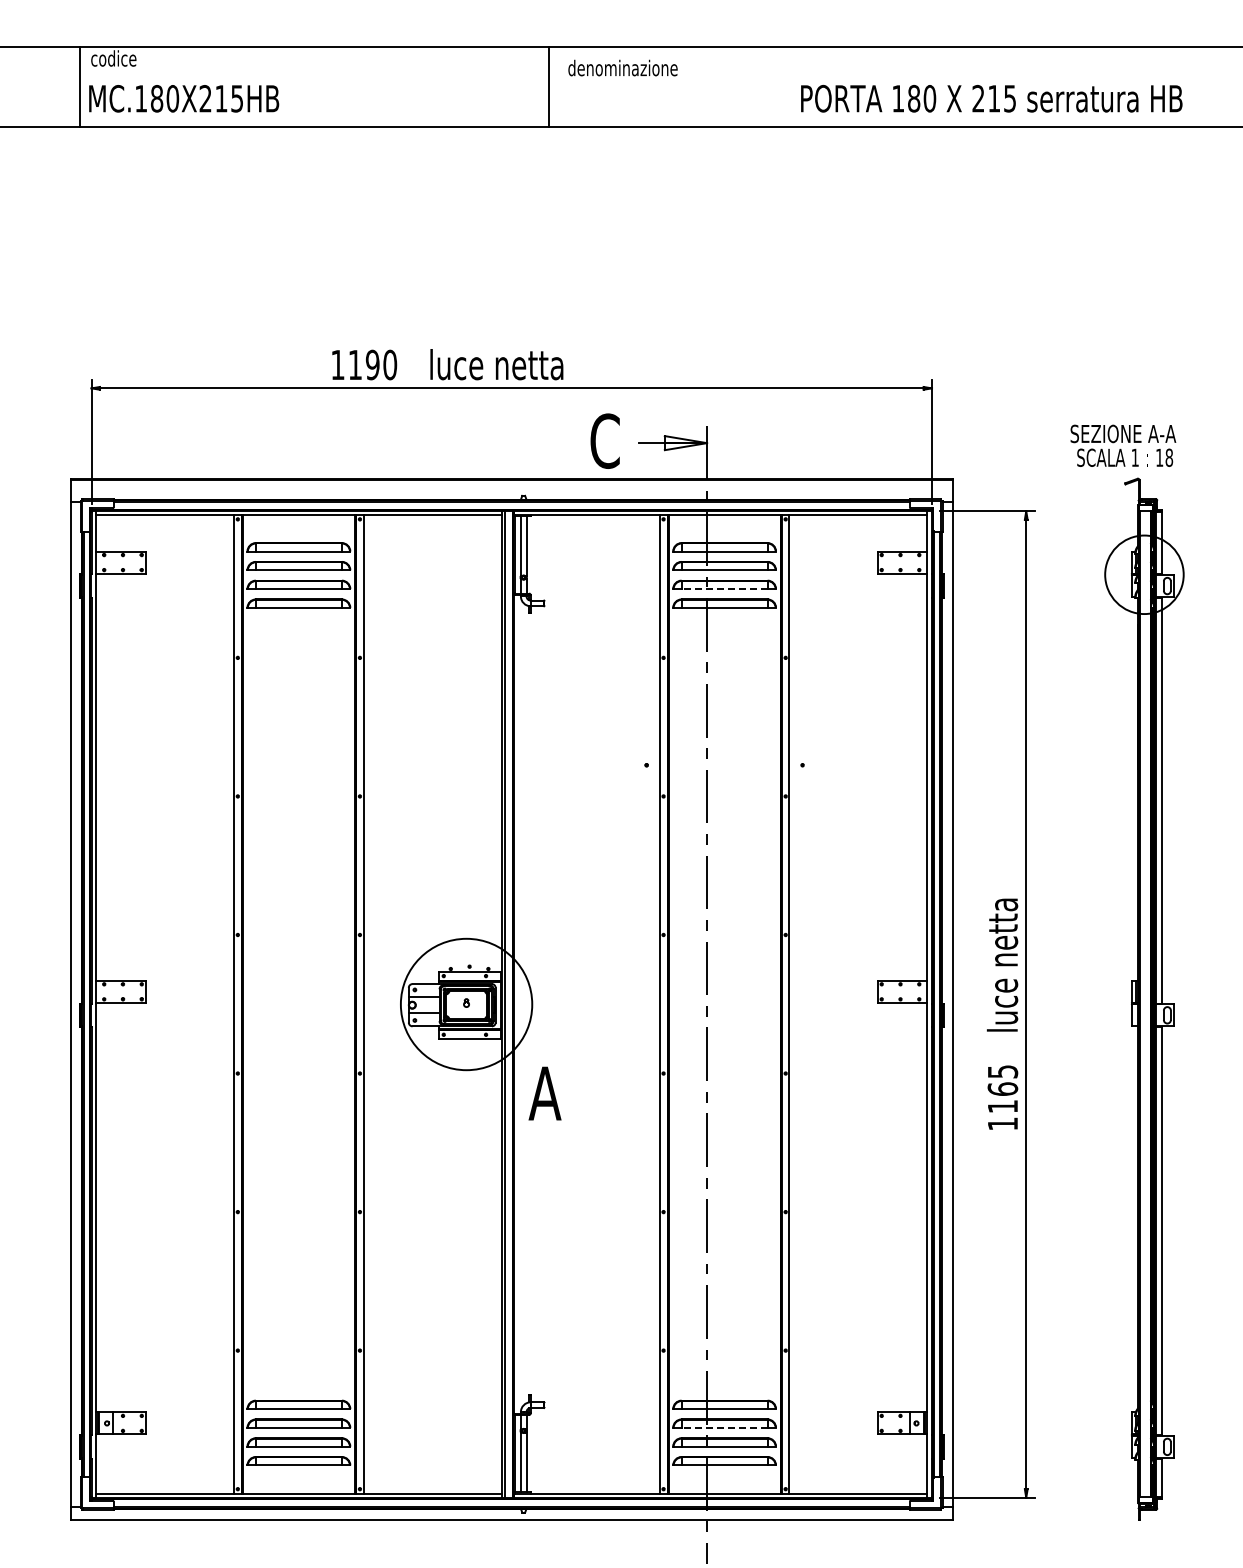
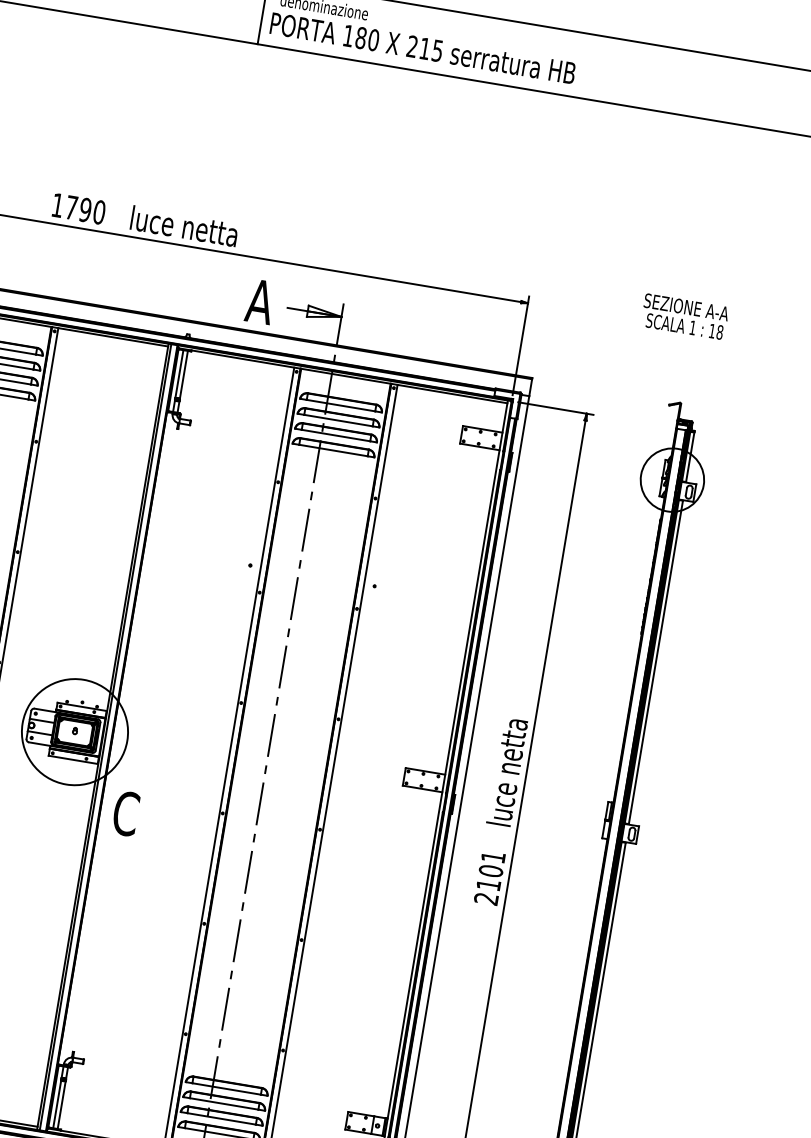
text: (991, 98) -> (422, 48), moved
text: (355, 364) -> (71, 207), 1190 -> 1790
text: (604, 440) -> (260, 301), C -> A
text: (1123, 445) -> (685, 316), moved
line: (724, 589) -> (335, 435), dashed -> solid
text: (544, 1093) -> (125, 813), A -> C
text: (1002, 1097) -> (489, 877), 1165 -> 2101
line: (724, 1427) -> (224, 1103), dashed -> solid

